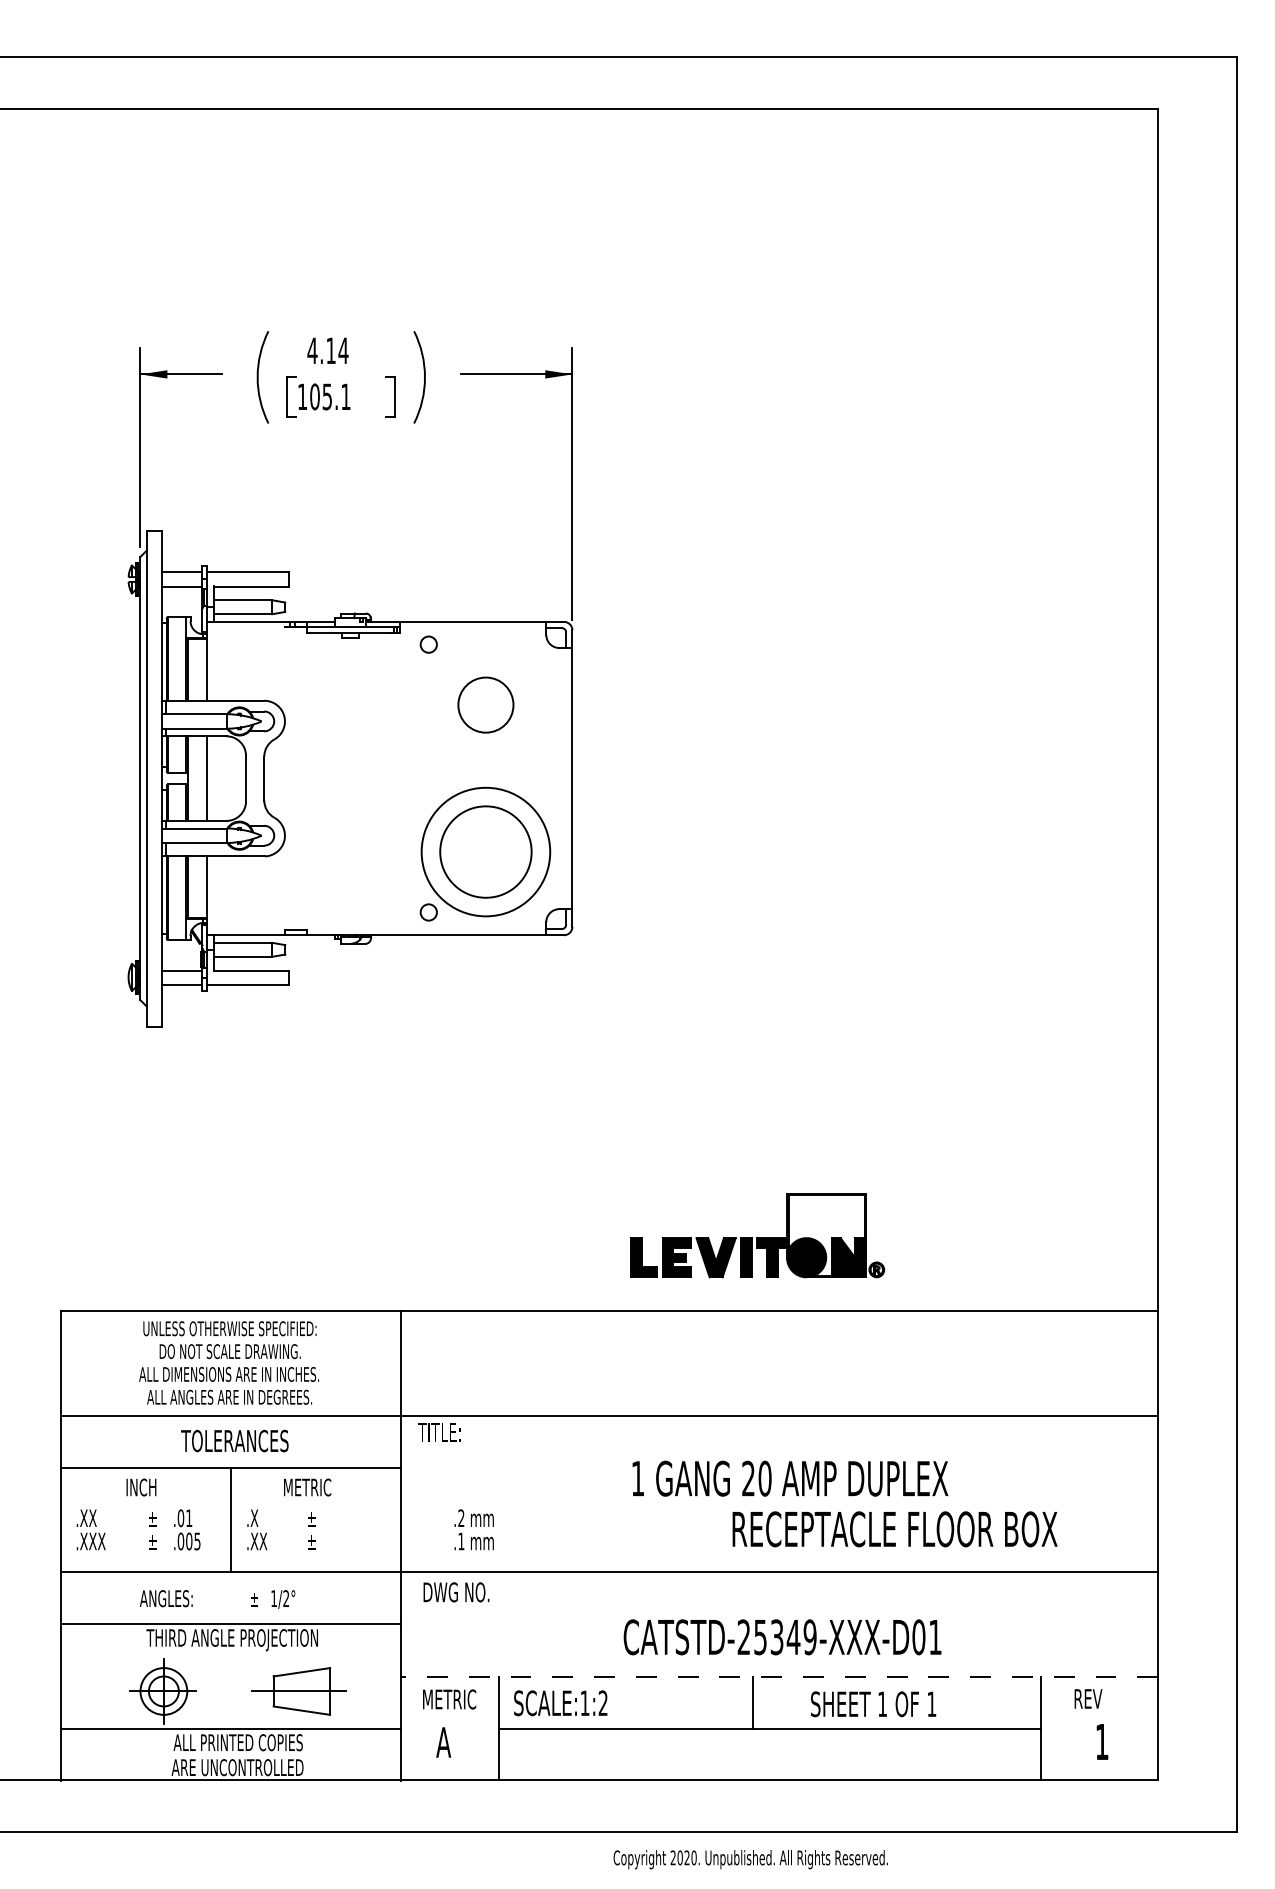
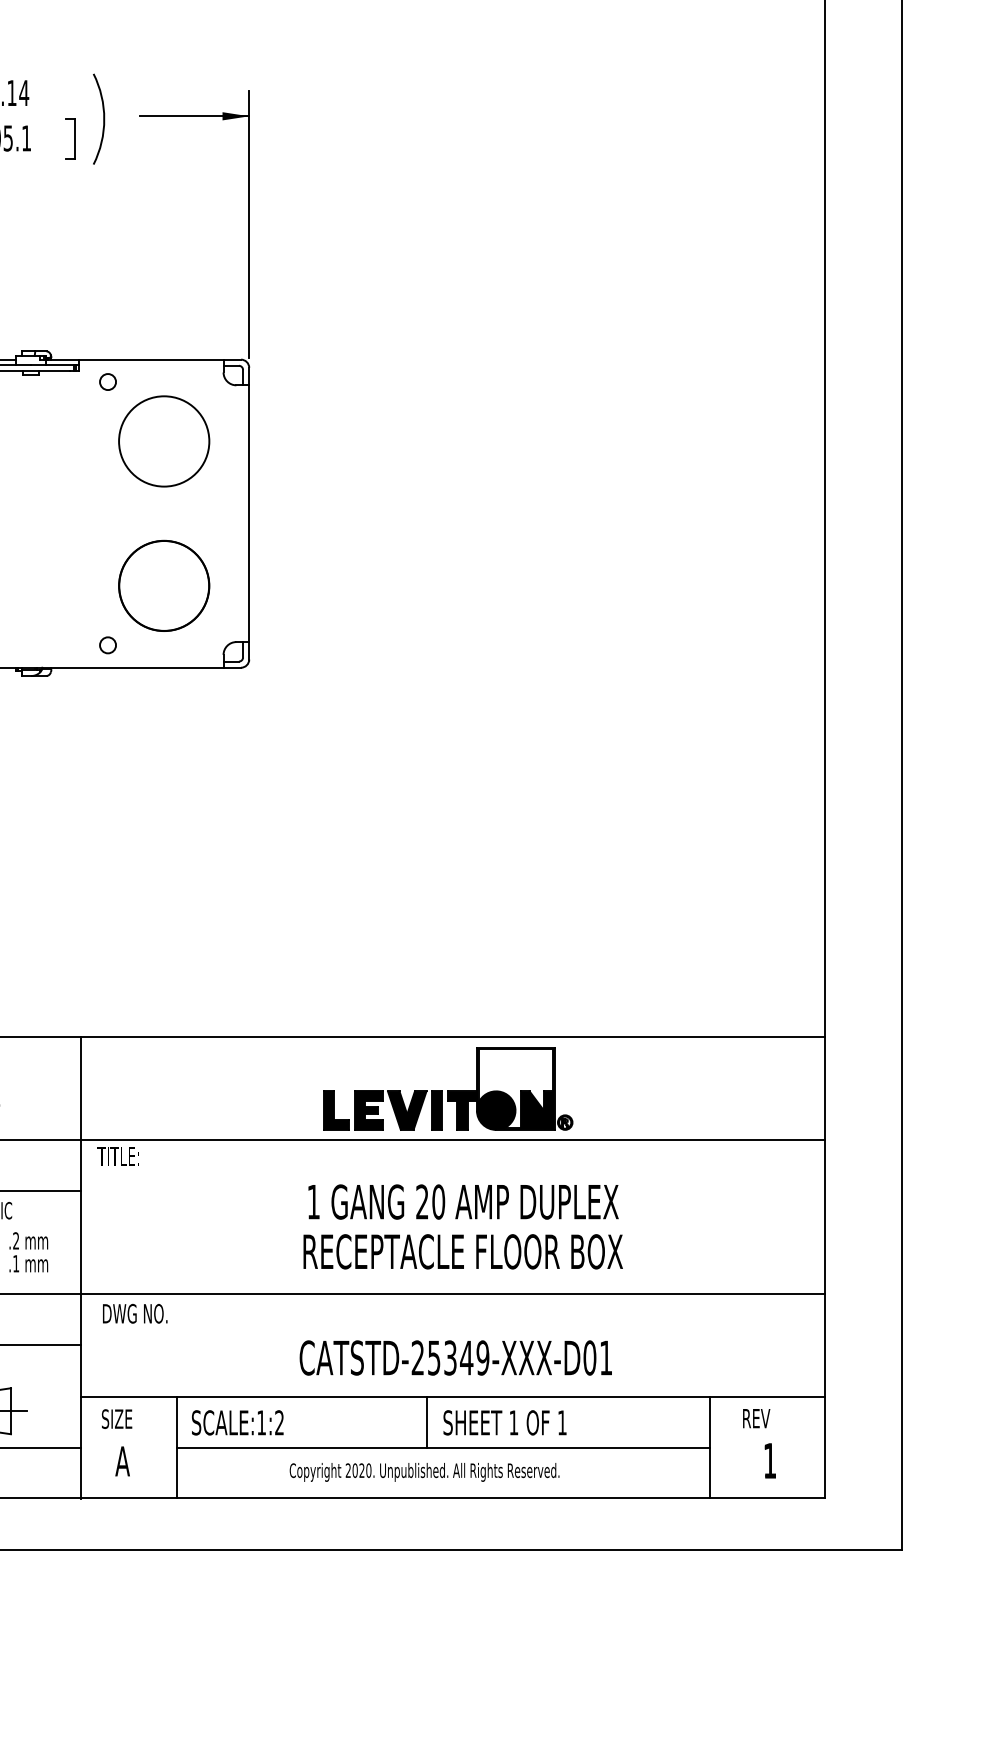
circle: (485, 705) -> (163, 441), size x1.67
circle: (485, 851) -> (163, 585), size x0.71
part: (757, 1235) -> (447, 1088), moved
text: (473, 1529) -> (28, 1252), moved
text: (894, 1529) -> (462, 1252), moved
line: (779, 1676) -> (452, 1396), dashed -> solid
text: (449, 1699) -> (128, 1419), METRIC -> SIZE
text: (873, 1704) -> (504, 1423), moved
text: (750, 1859) -> (424, 1472), moved

